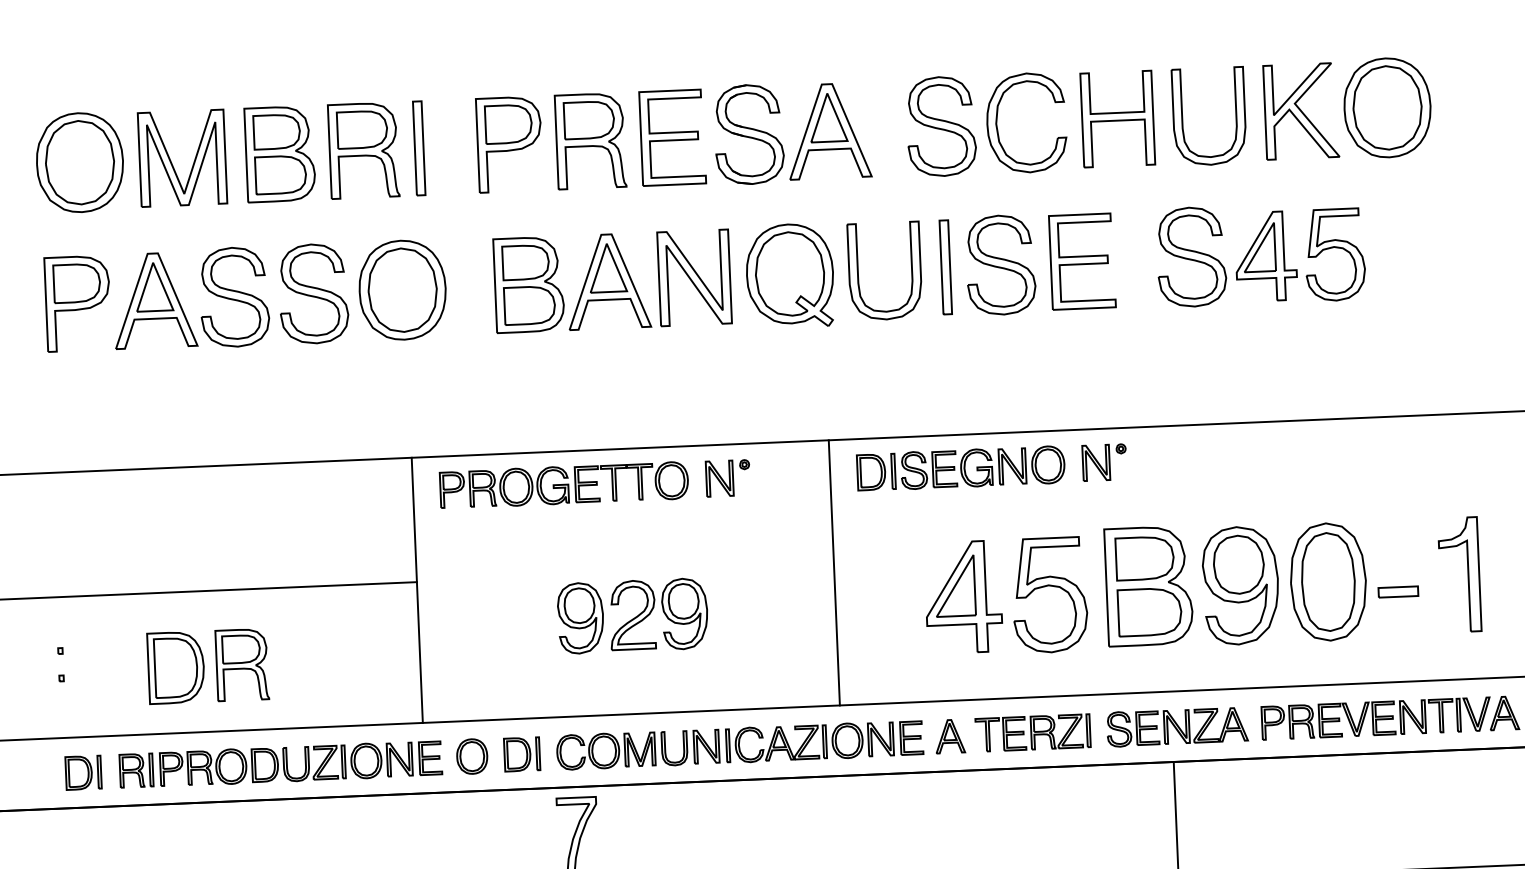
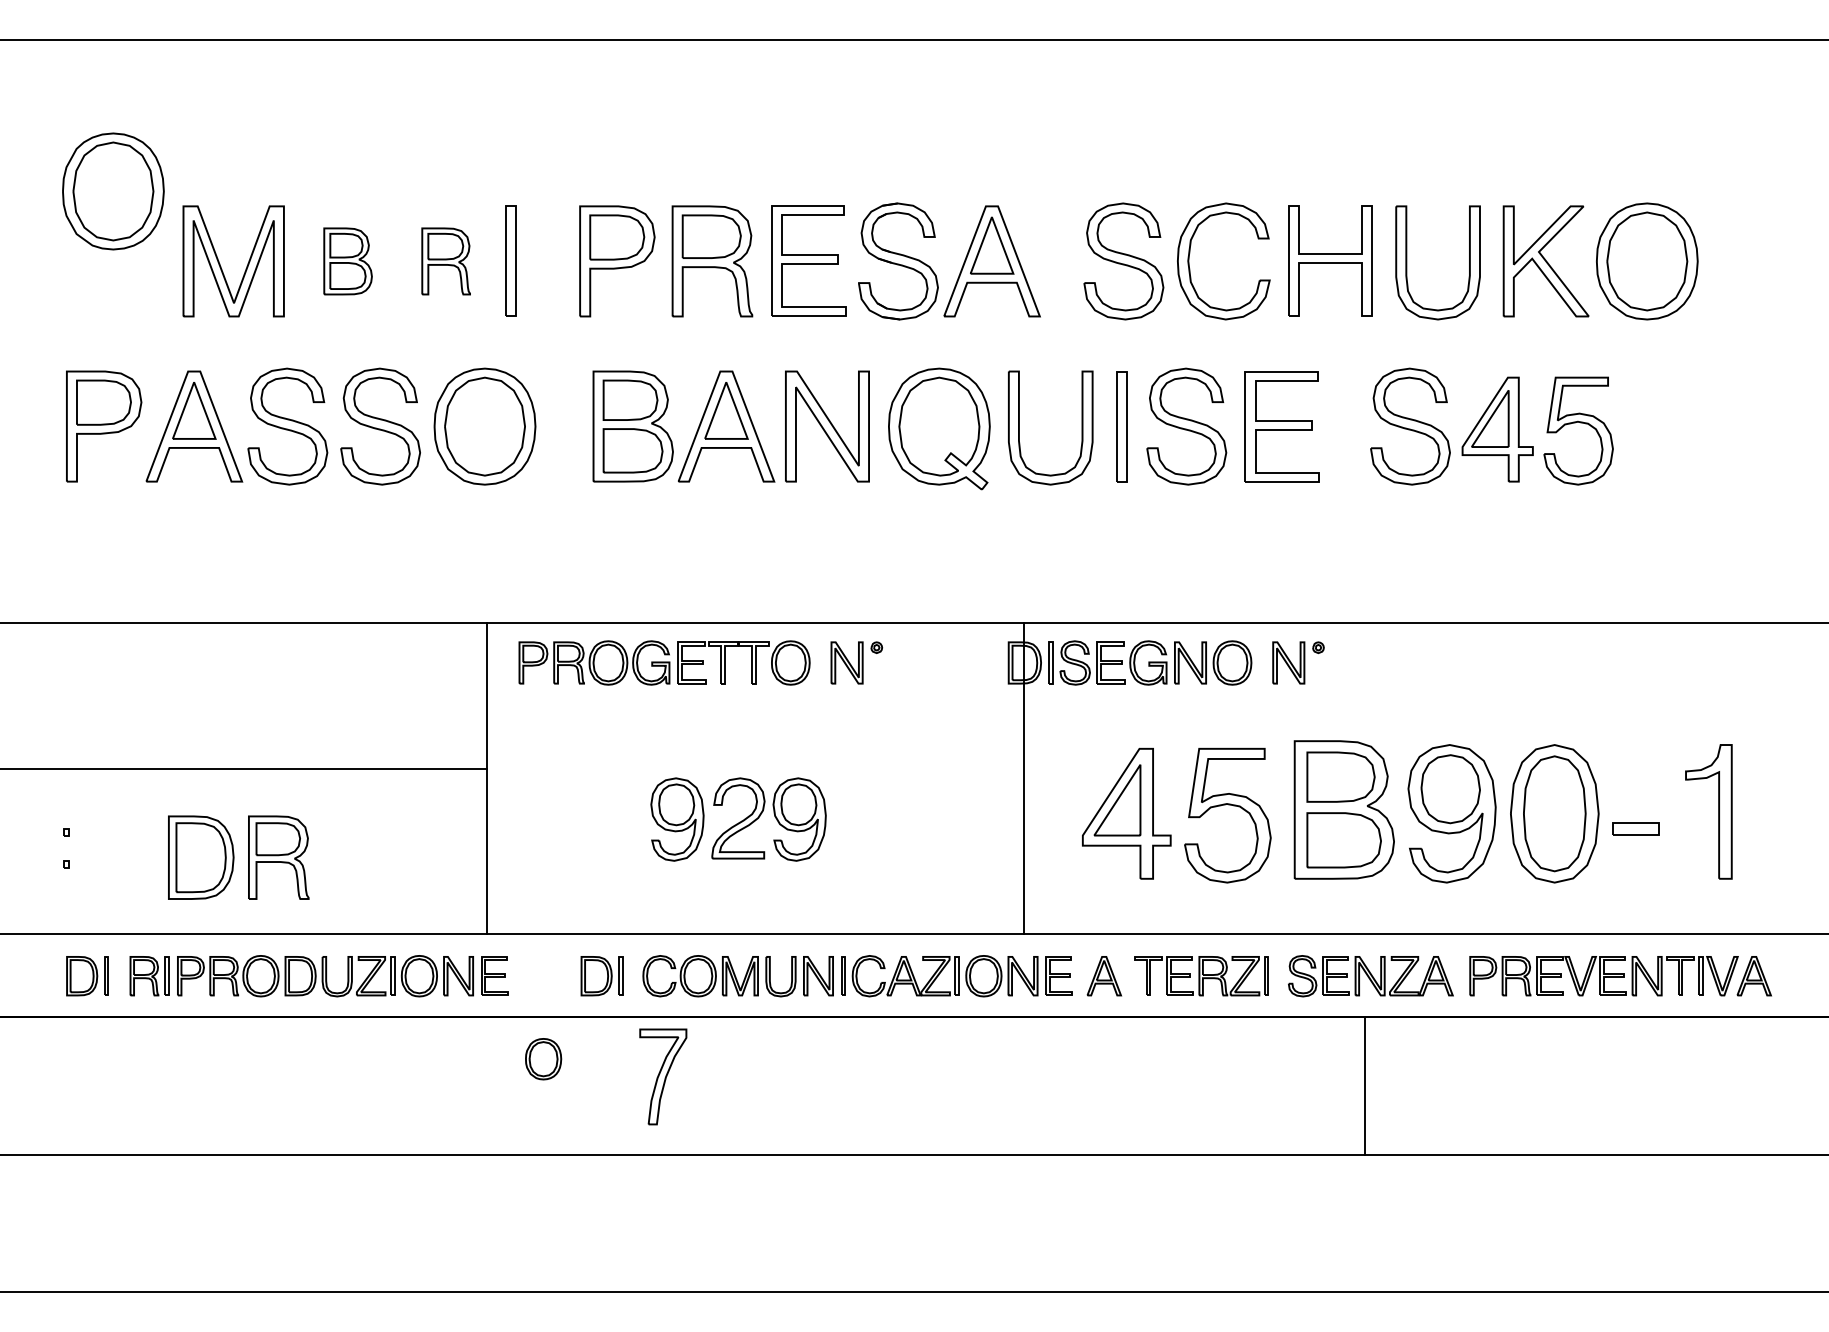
part: (363, 150) -> (445, 261), size x0.6
part: (279, 154) -> (347, 261), size x0.6
part: (80, 162) -> (113, 191), moved
line: (834, 572) -> (1023, 778), moved
part: (472, 756) -> (543, 1059), moved

